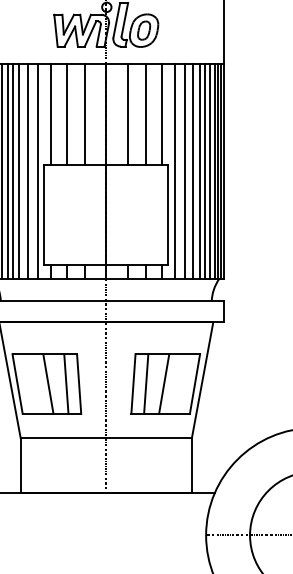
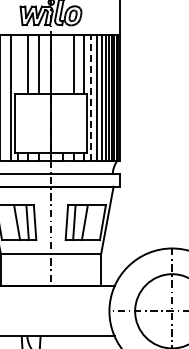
line: (50, 113) -> (18, 64), removed
line: (127, 113) -> (63, 64), removed
line: (28, 171) -> (5, 98), removed
line: (175, 171) -> (91, 98), solid -> dashed

